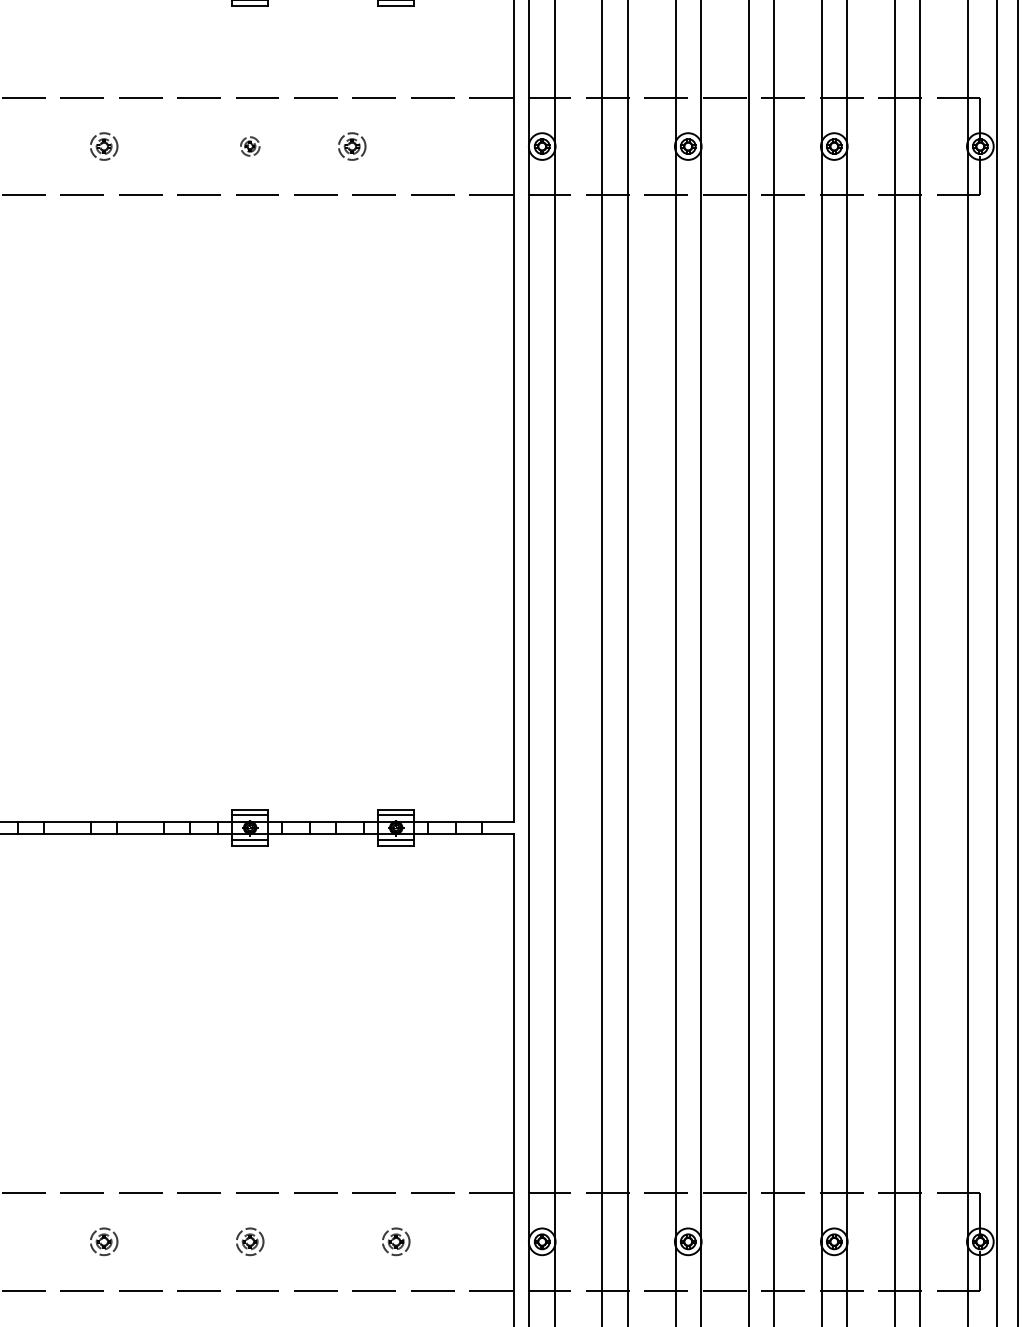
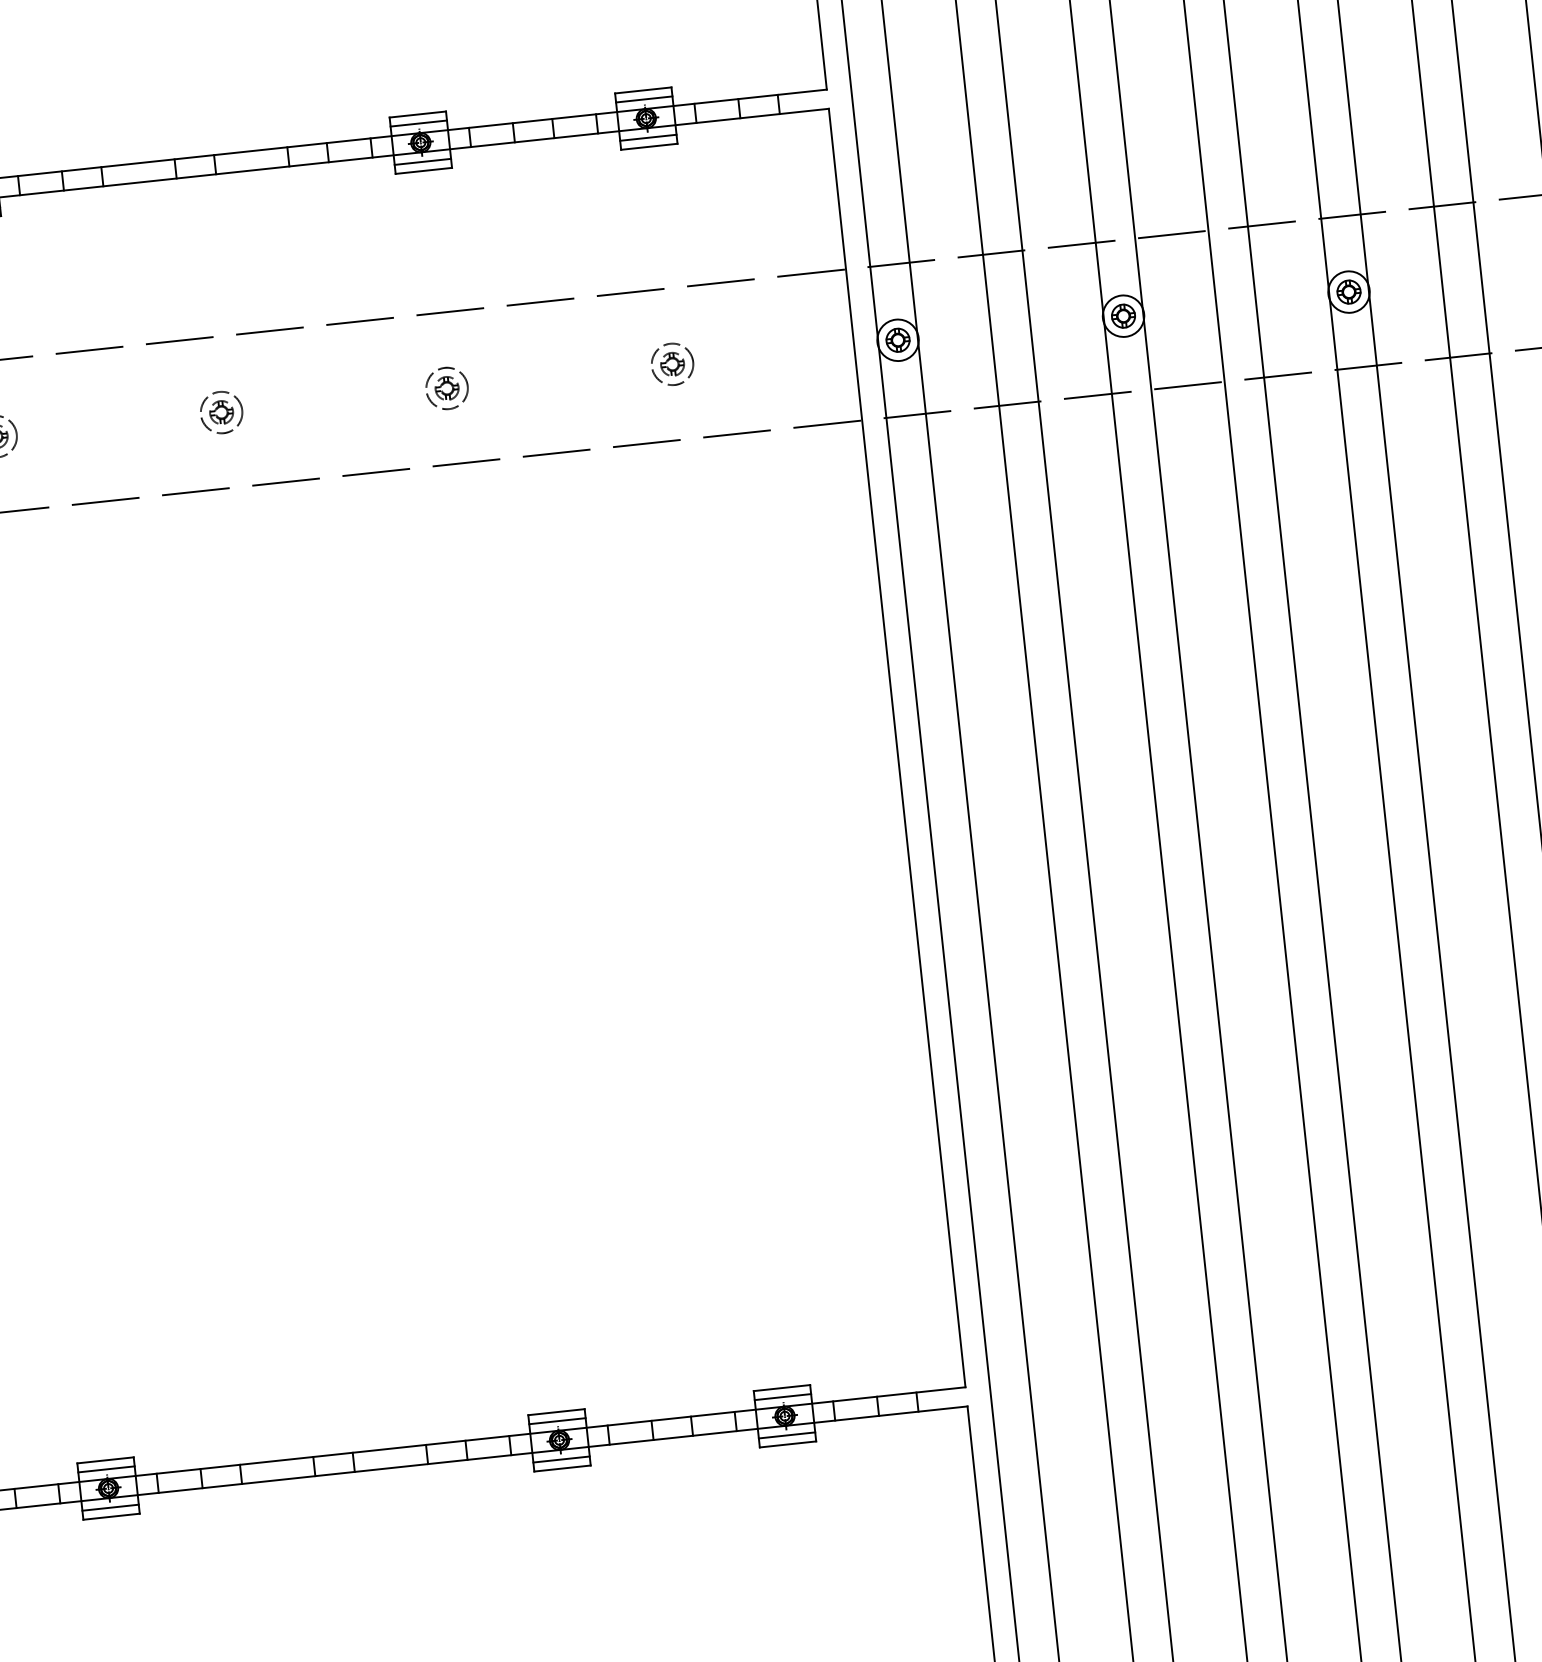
part: (250, 146) -> (447, 388), size x1.43
part: (352, 146) -> (673, 364), moved

